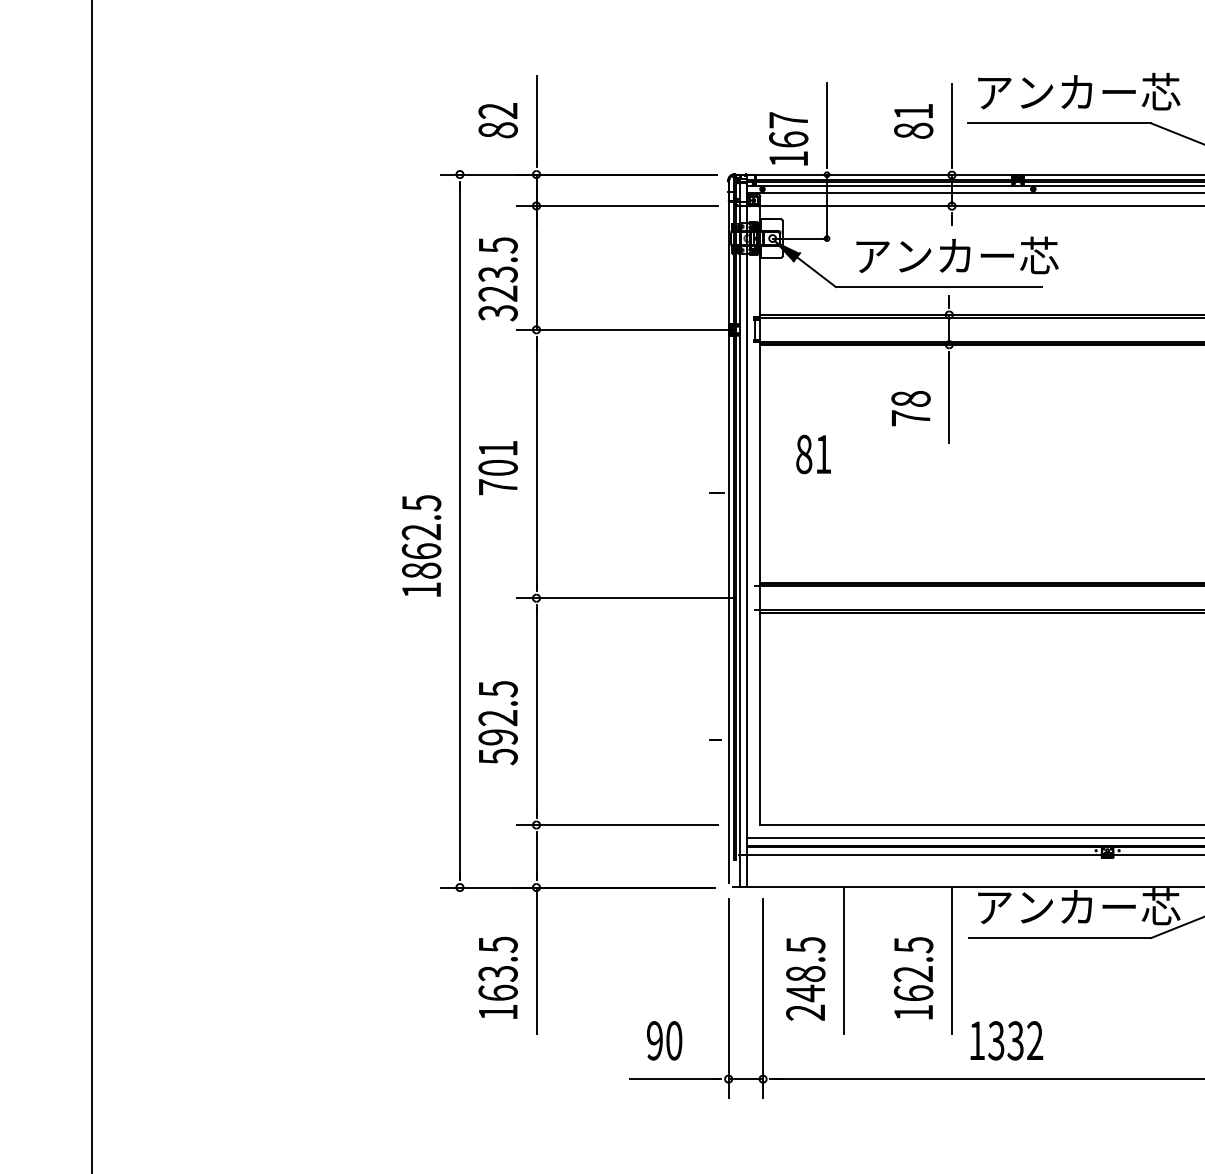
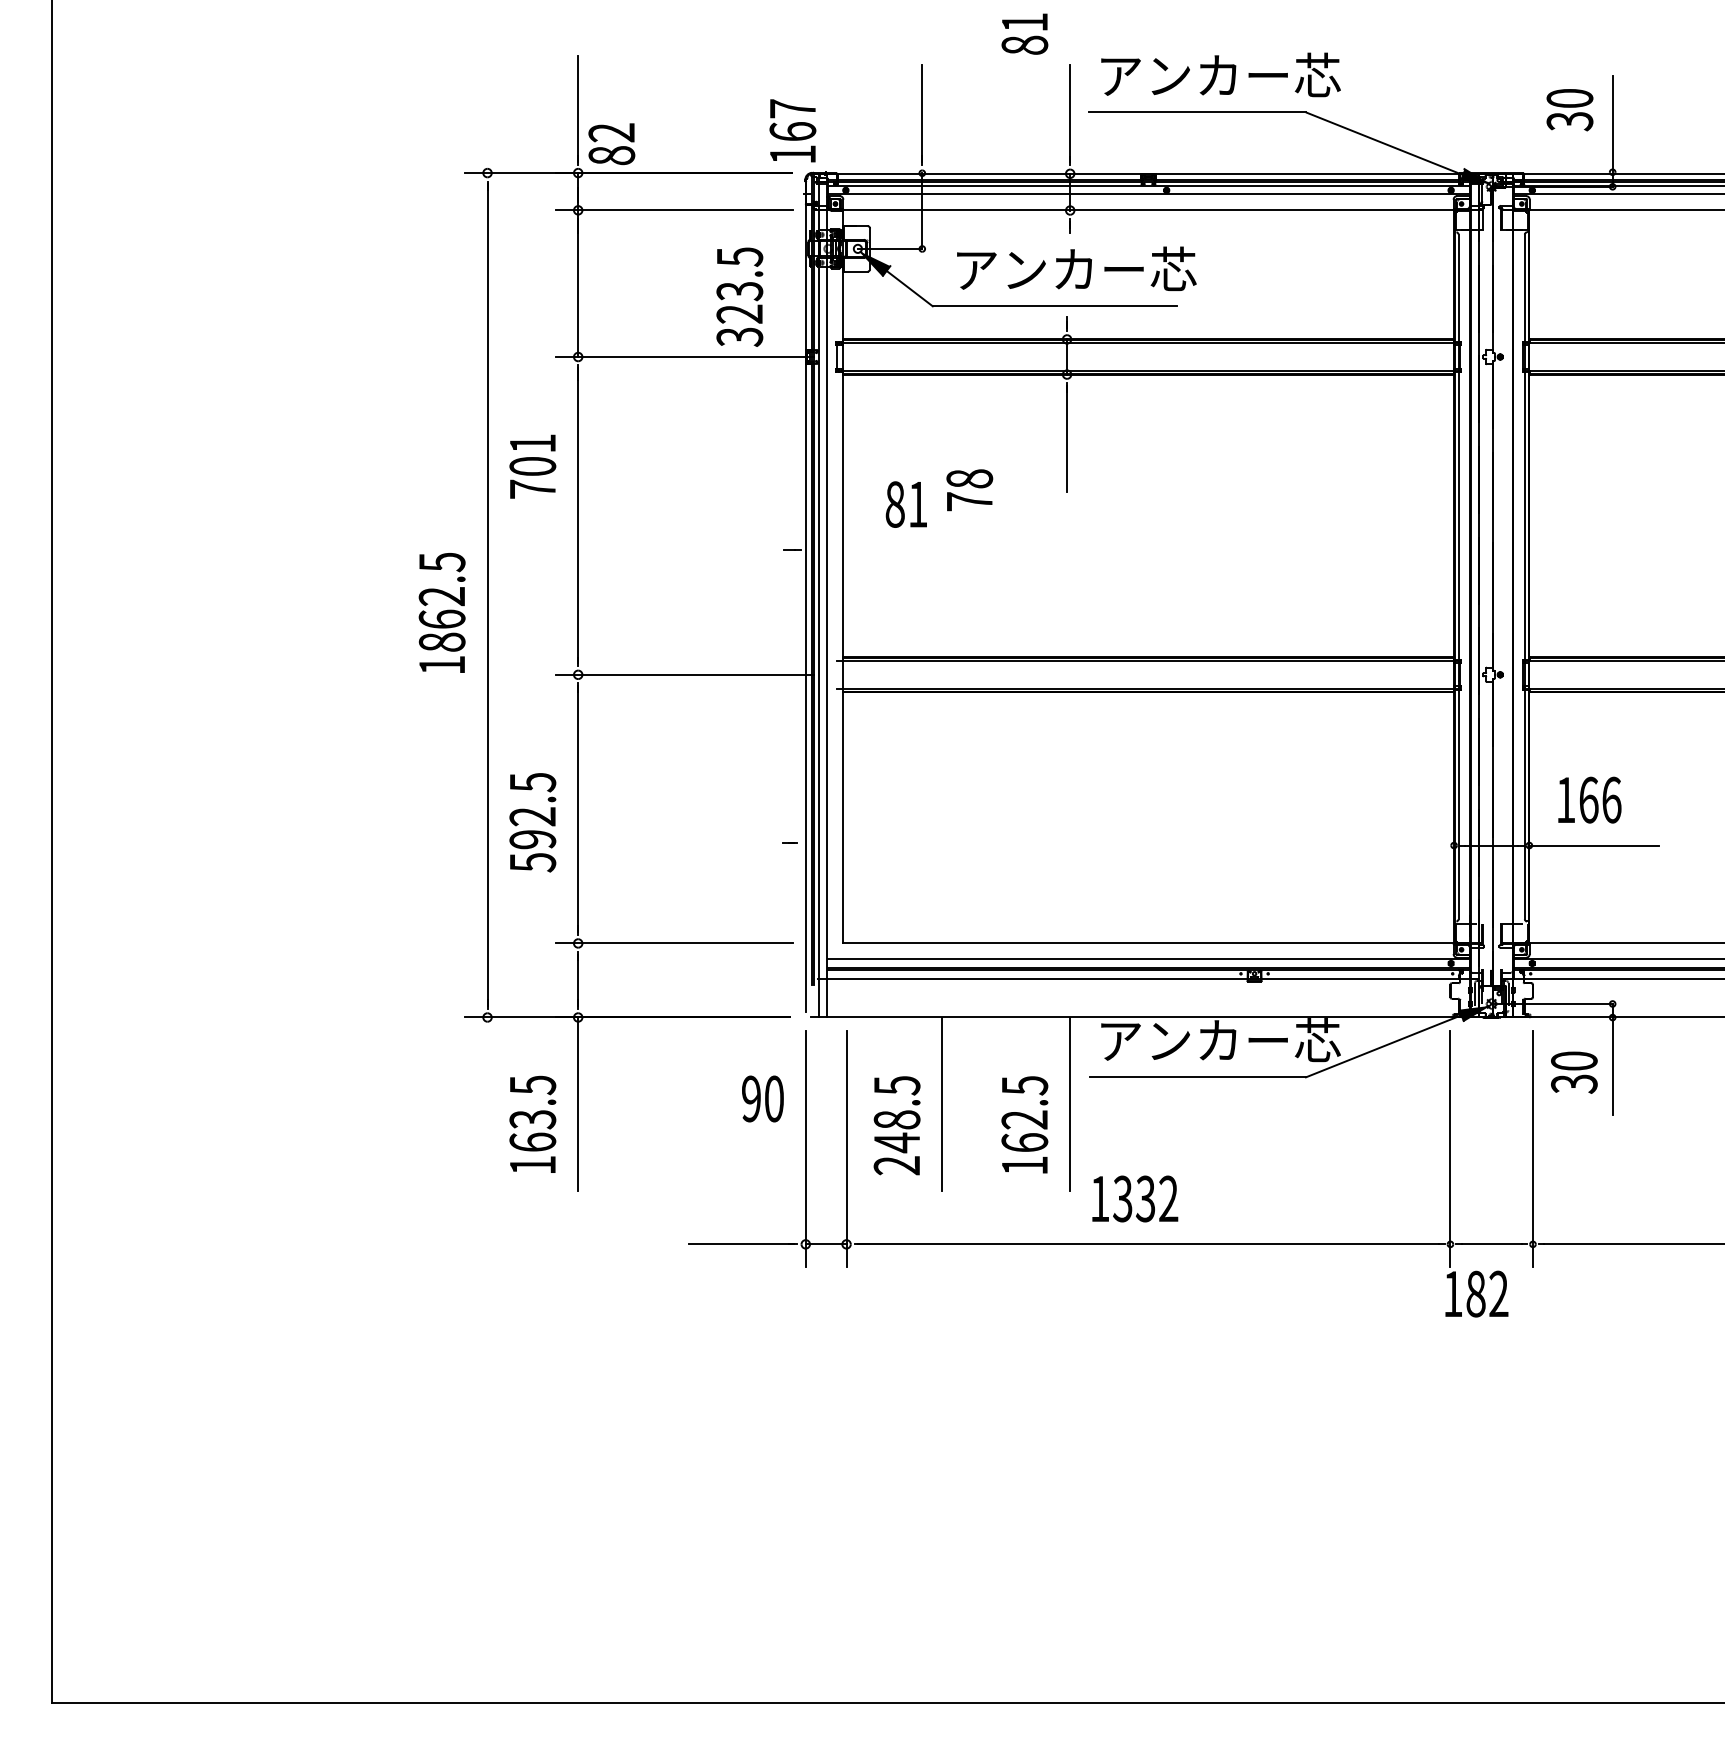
text: (497, 120) -> (611, 144), moved
text: (913, 120) -> (1024, 33), moved
text: (788, 138) -> (792, 130), moved
text: (497, 278) -> (739, 296), moved
text: (910, 408) -> (969, 490), moved
text: (497, 467) -> (532, 466), moved
text: (664, 1040) -> (762, 1098), moved

